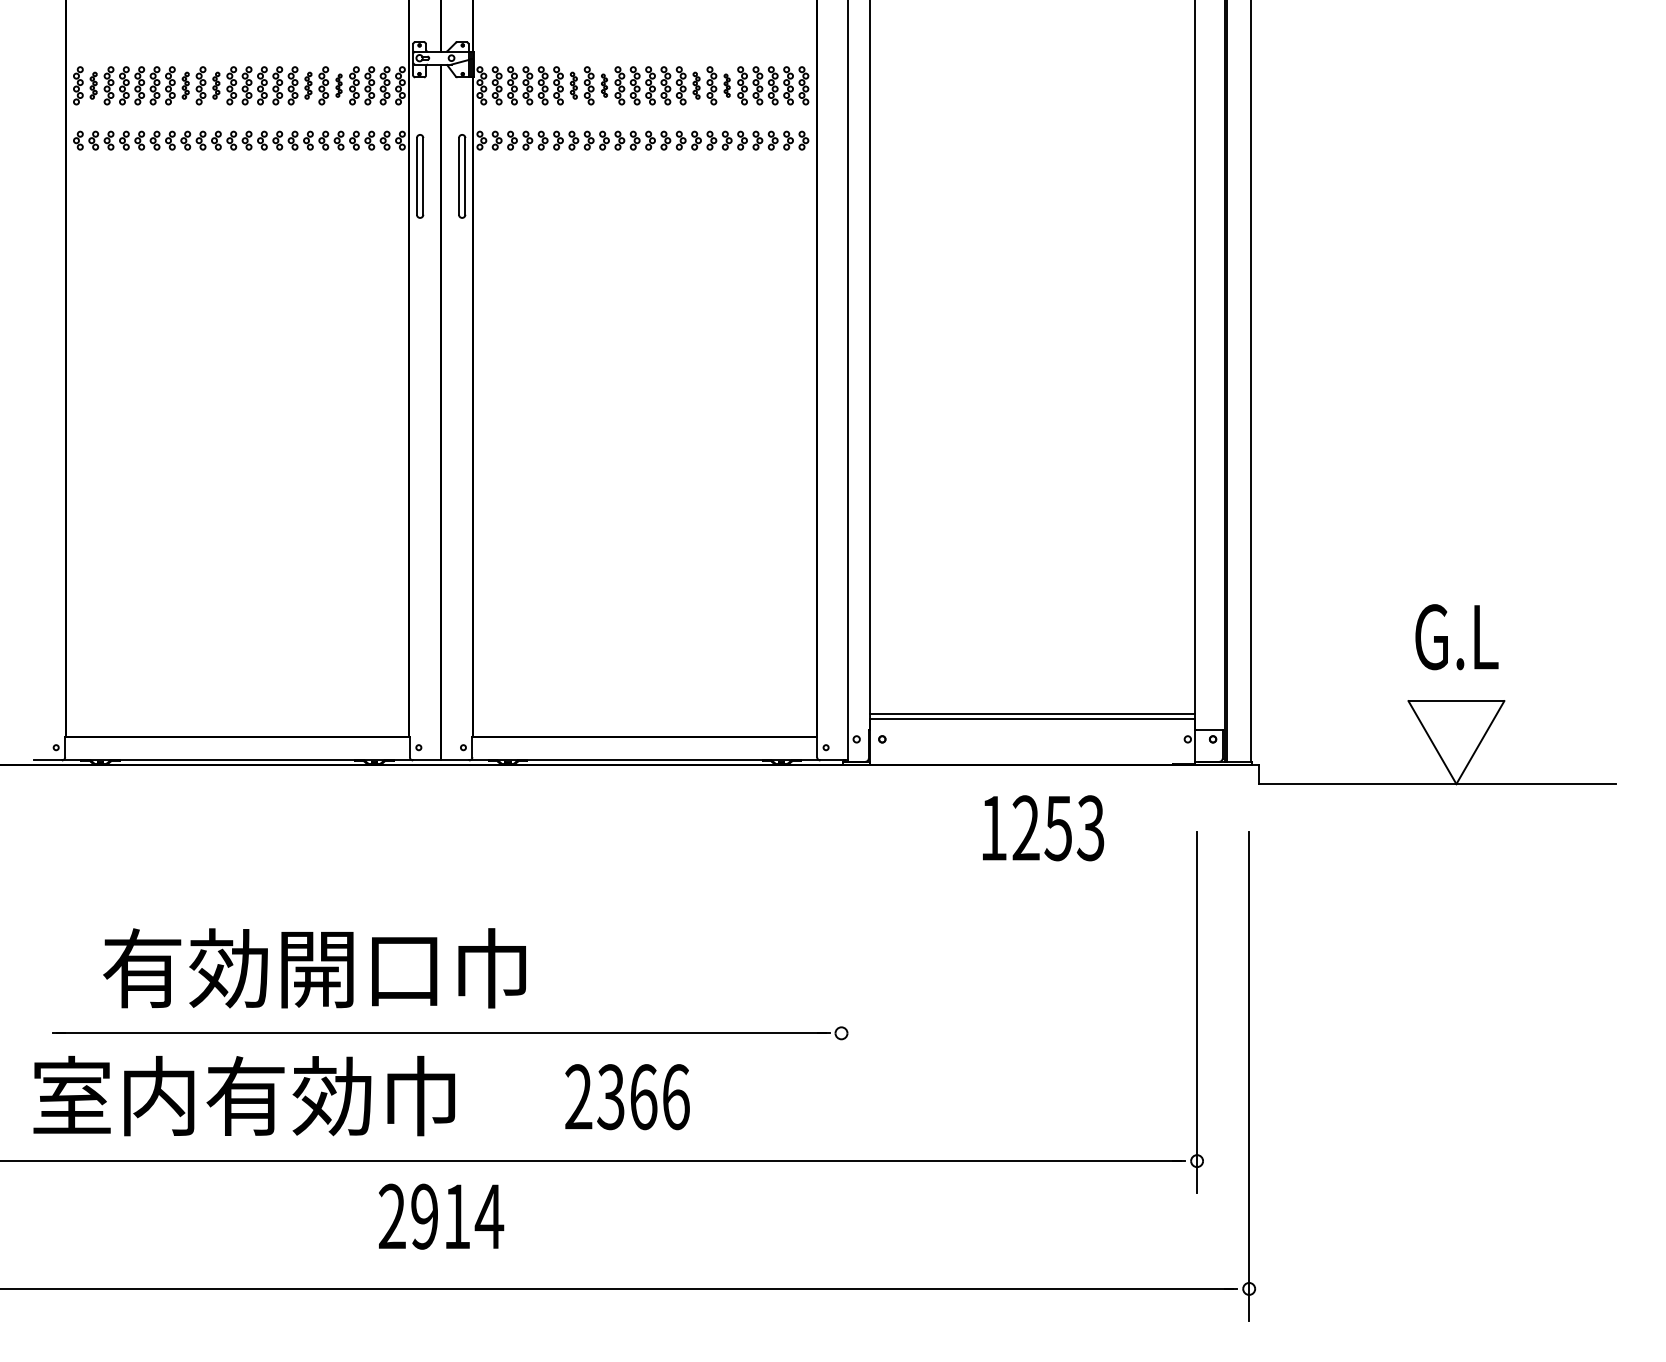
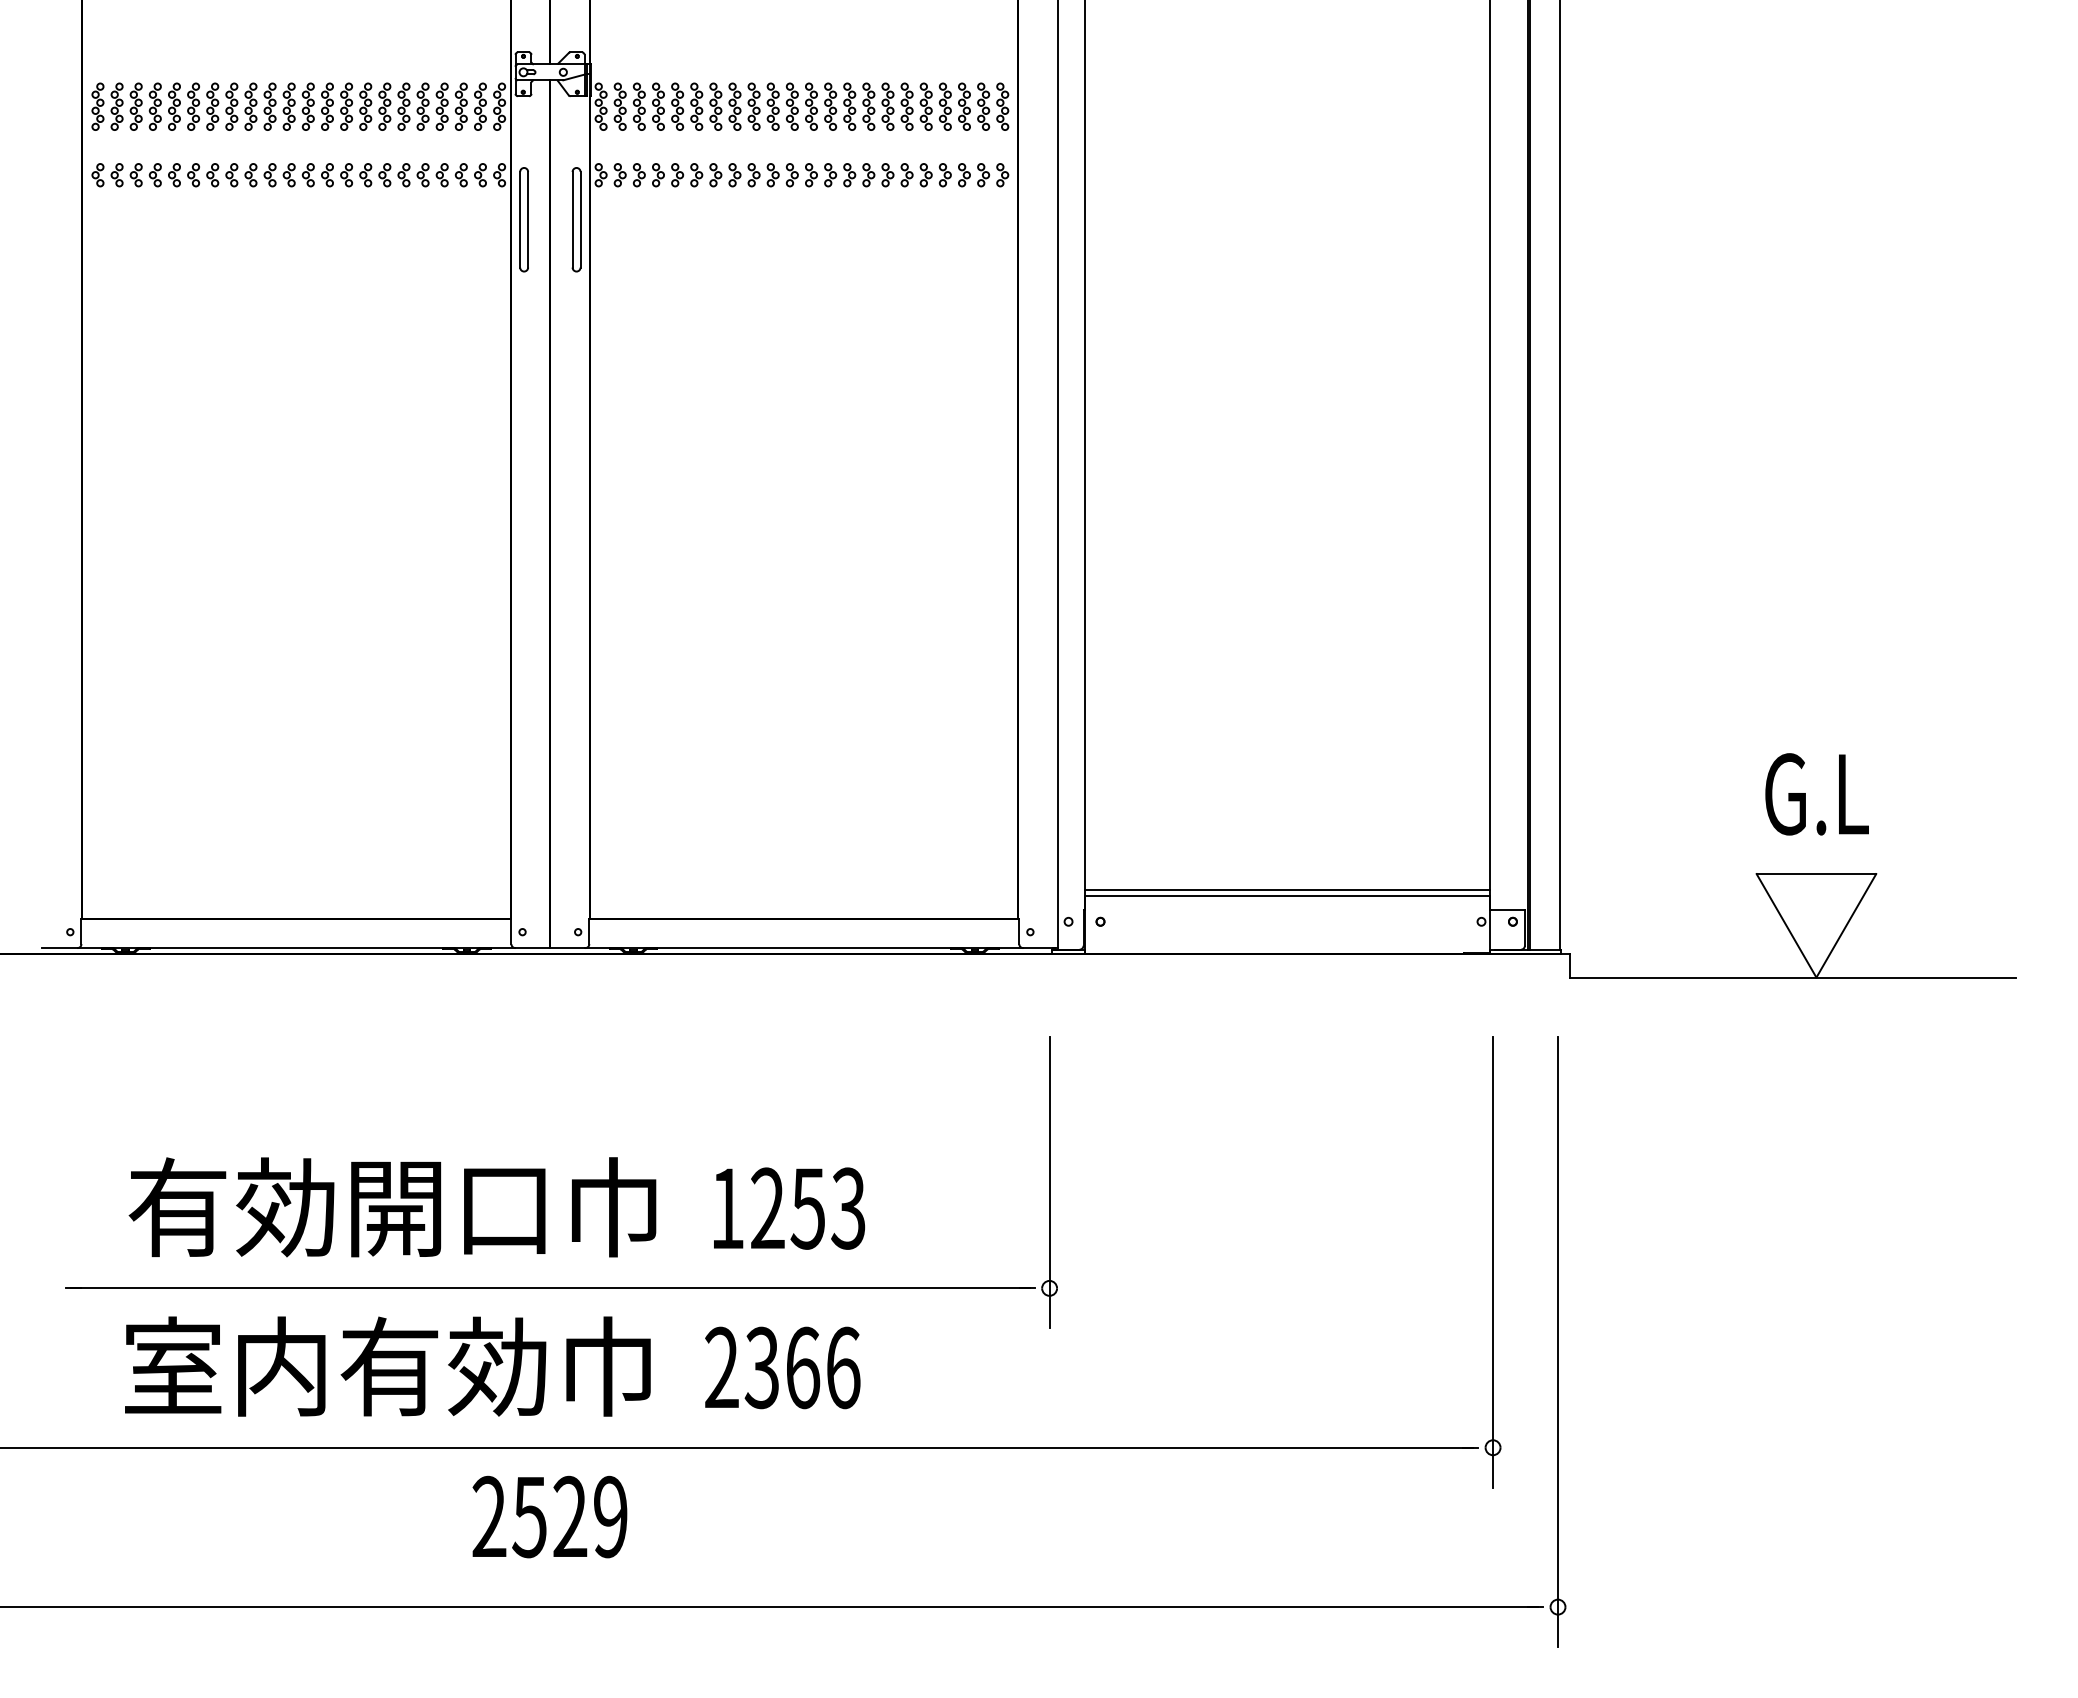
part: (93, 85) -> (116, 106), size x1.43
part: (185, 85) -> (231, 106), size x1.43
part: (215, 85) -> (269, 106), size x1.43
part: (308, 85) -> (384, 106), size x1.43
part: (338, 85) -> (422, 106), size x1.67
part: (573, 85) -> (715, 106), size x1.43
part: (604, 85) -> (753, 106), size x1.67
part: (696, 85) -> (868, 106), size x1.43
part: (726, 85) -> (906, 106), size x1.67
text: (1043, 828) -> (789, 1208), moved
line: (841, 948) -> (1049, 1182), added
text: (244, 1095) -> (387, 1366), moved
text: (457, 1216) -> (570, 1516), 2914 -> 2529

